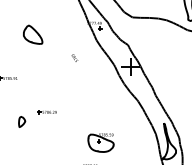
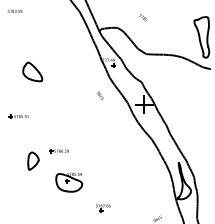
part: (32, 34) -> (32, 71), moved
text: (74, 57) -> (100, 95), moved
part: (22, 121) -> (33, 160), size x1.67
part: (101, 142) -> (69, 182), moved

